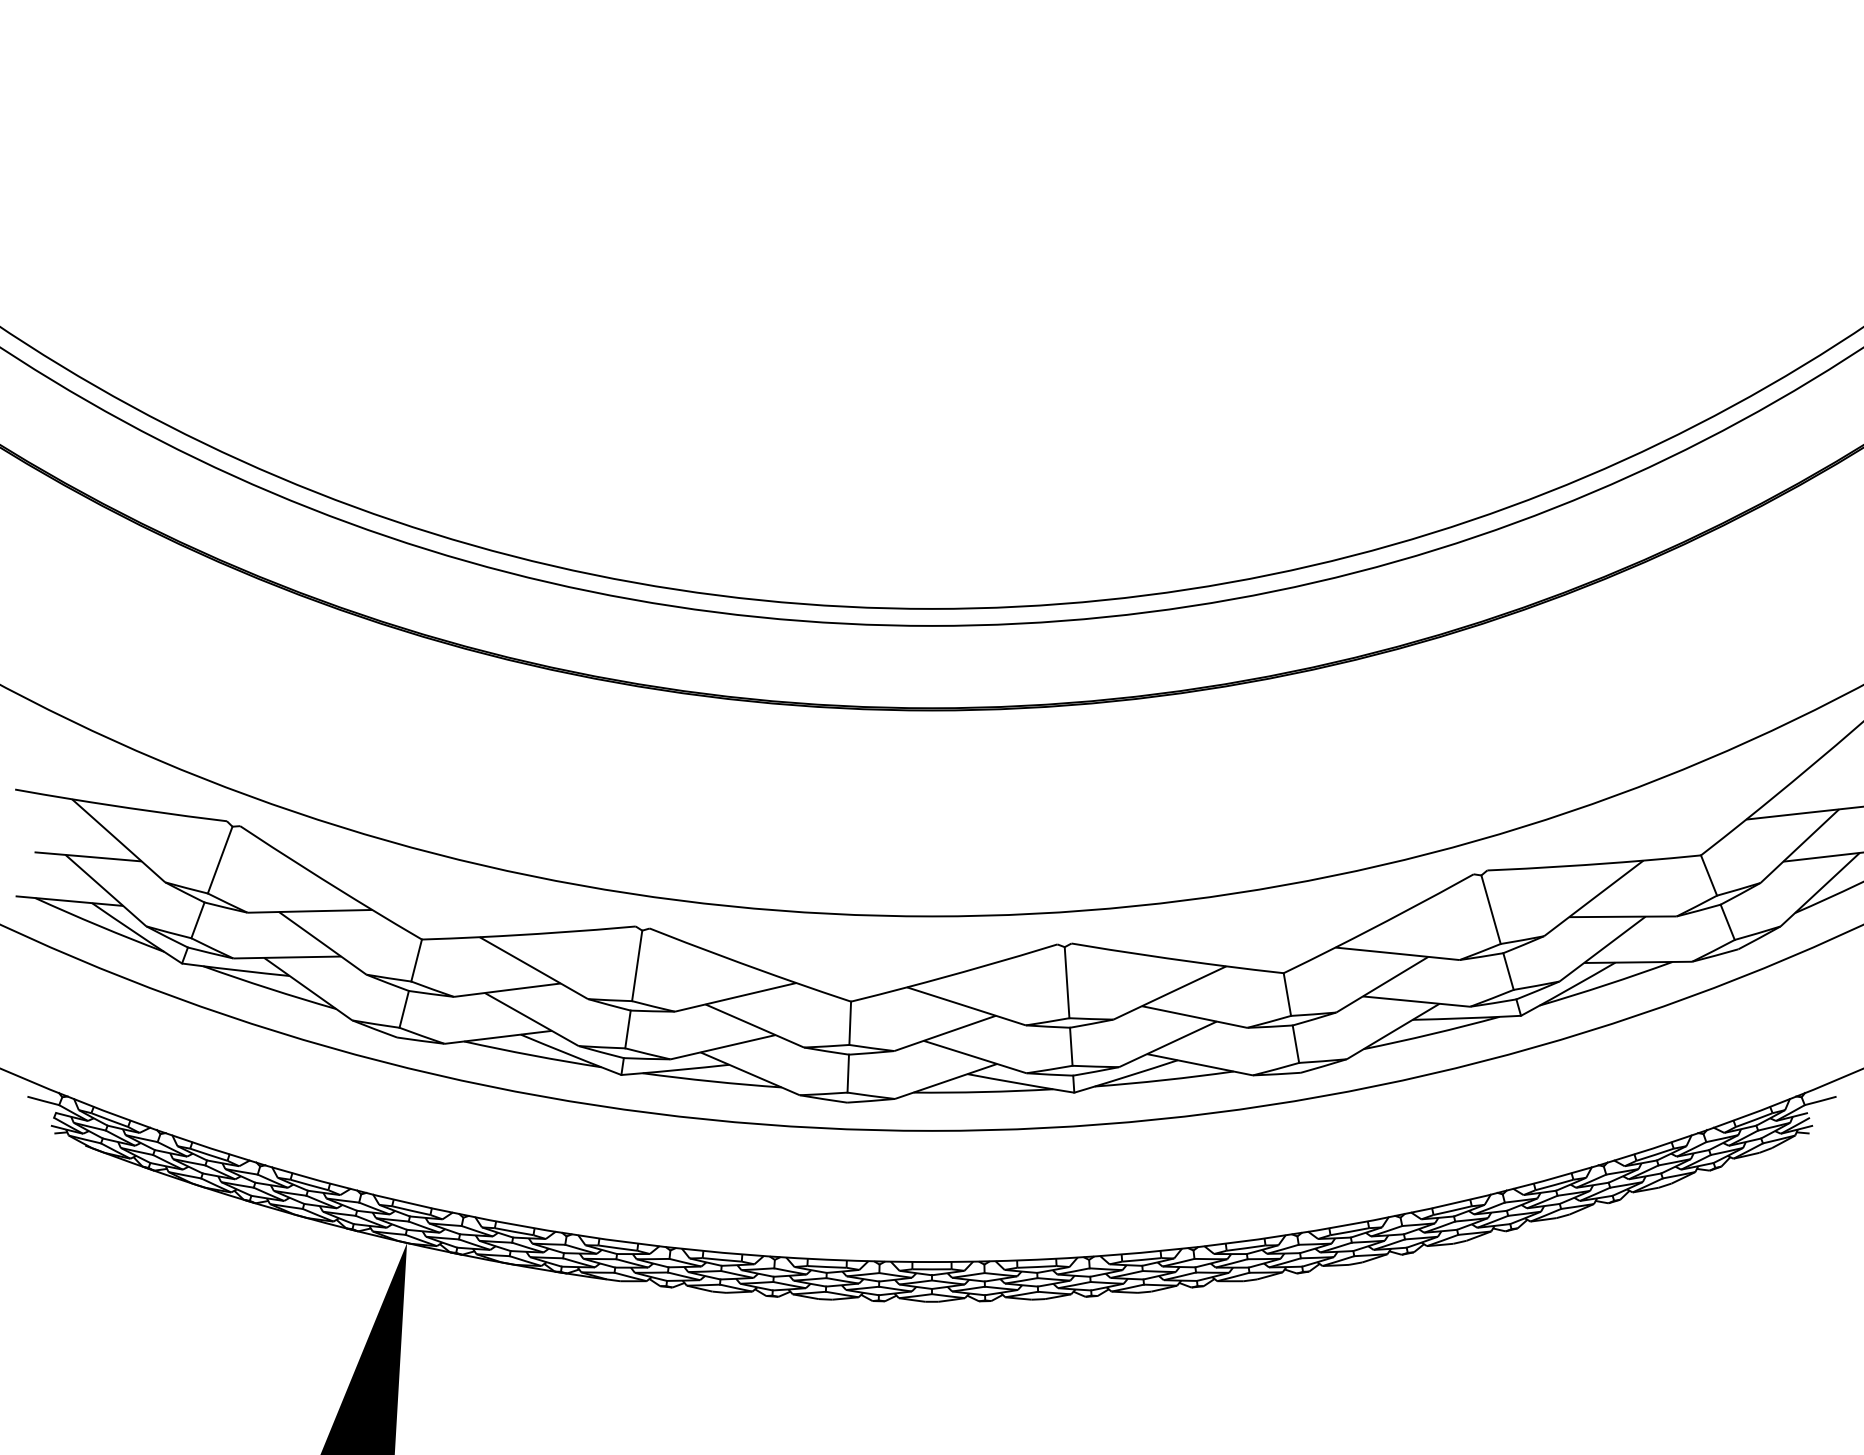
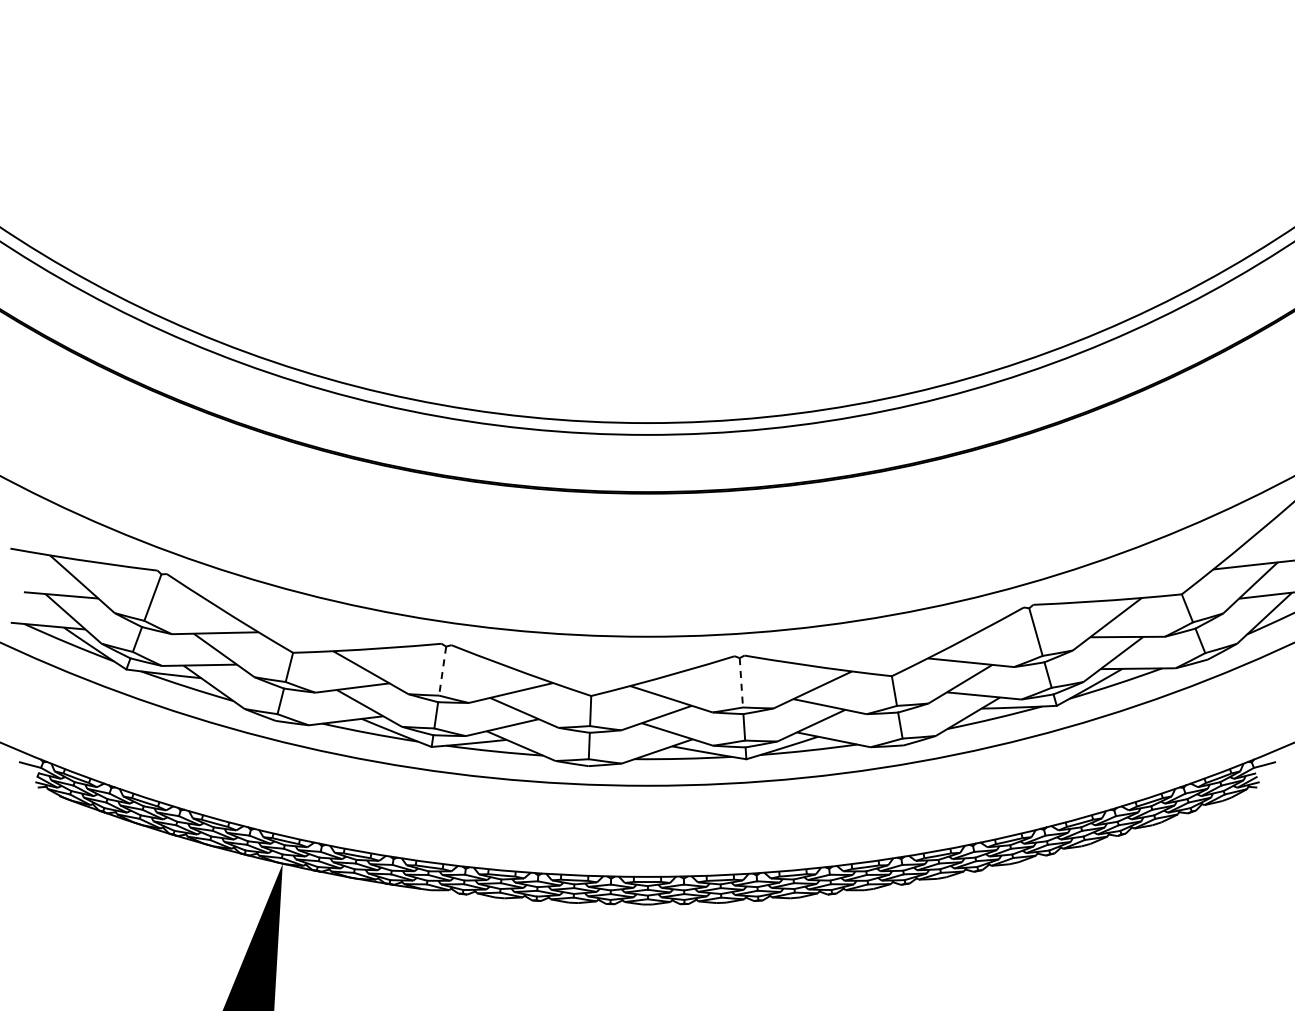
line: (636, 966) -> (442, 671), solid -> dashed
line: (1067, 982) -> (741, 682), solid -> dashed

